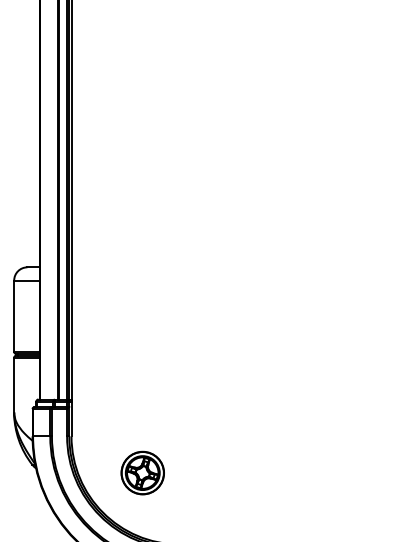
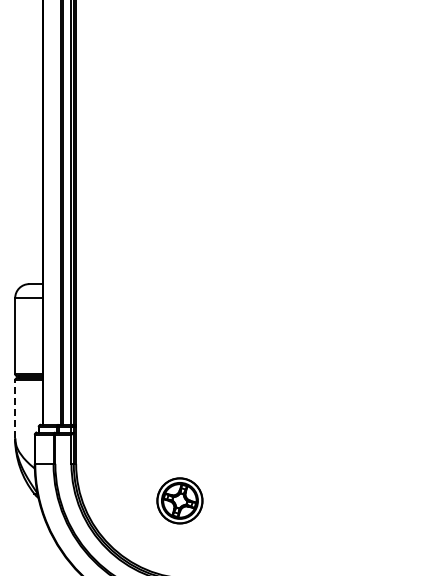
line: (14, 384) -> (15, 408), solid -> dashed
part: (142, 472) -> (179, 500), moved

